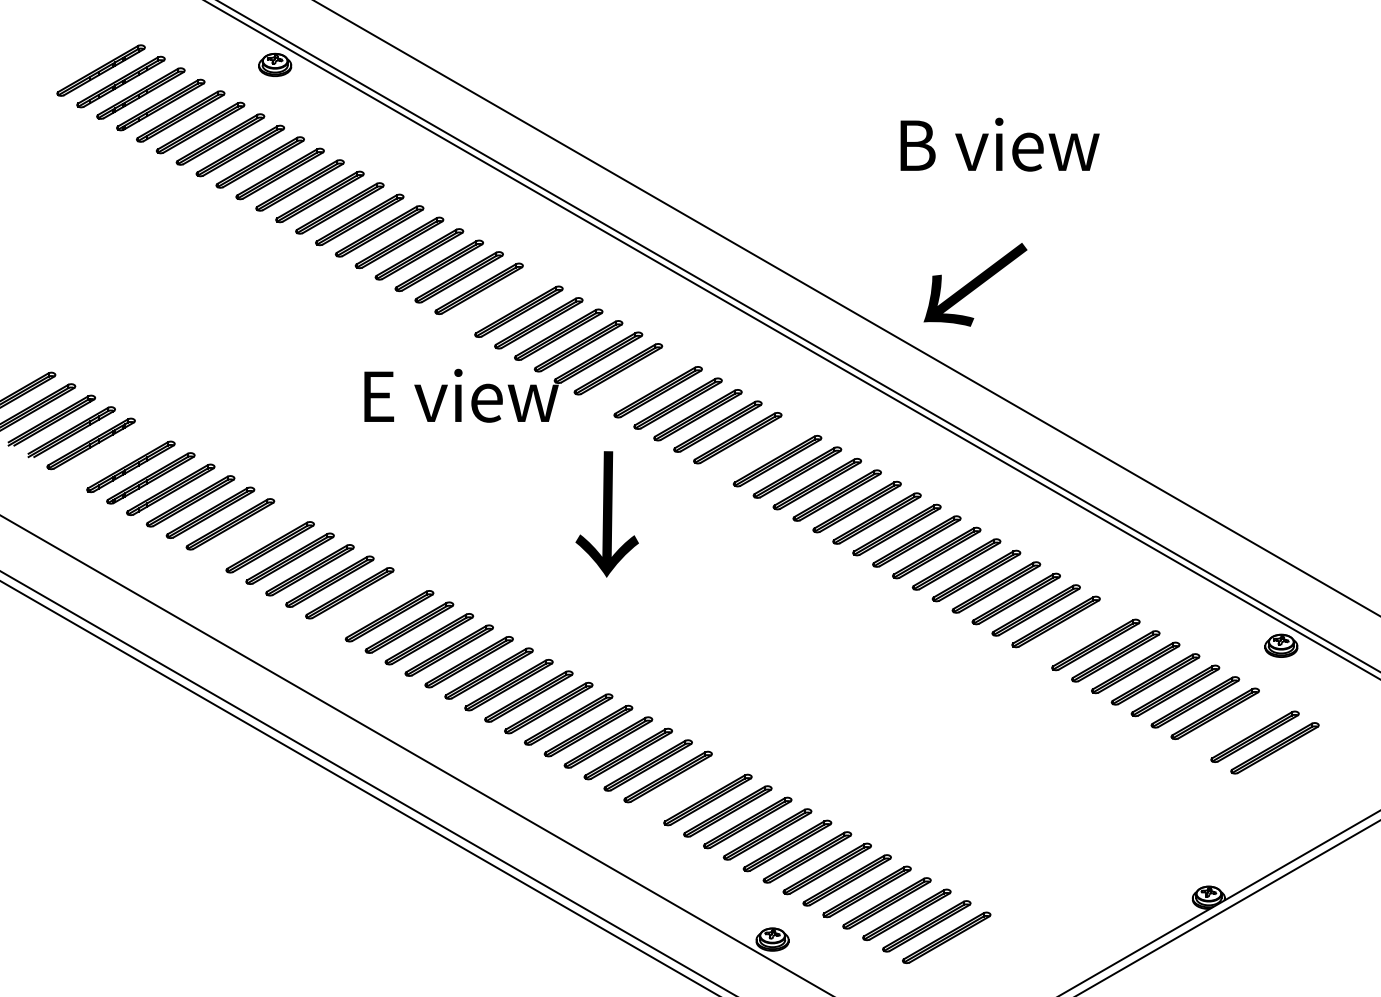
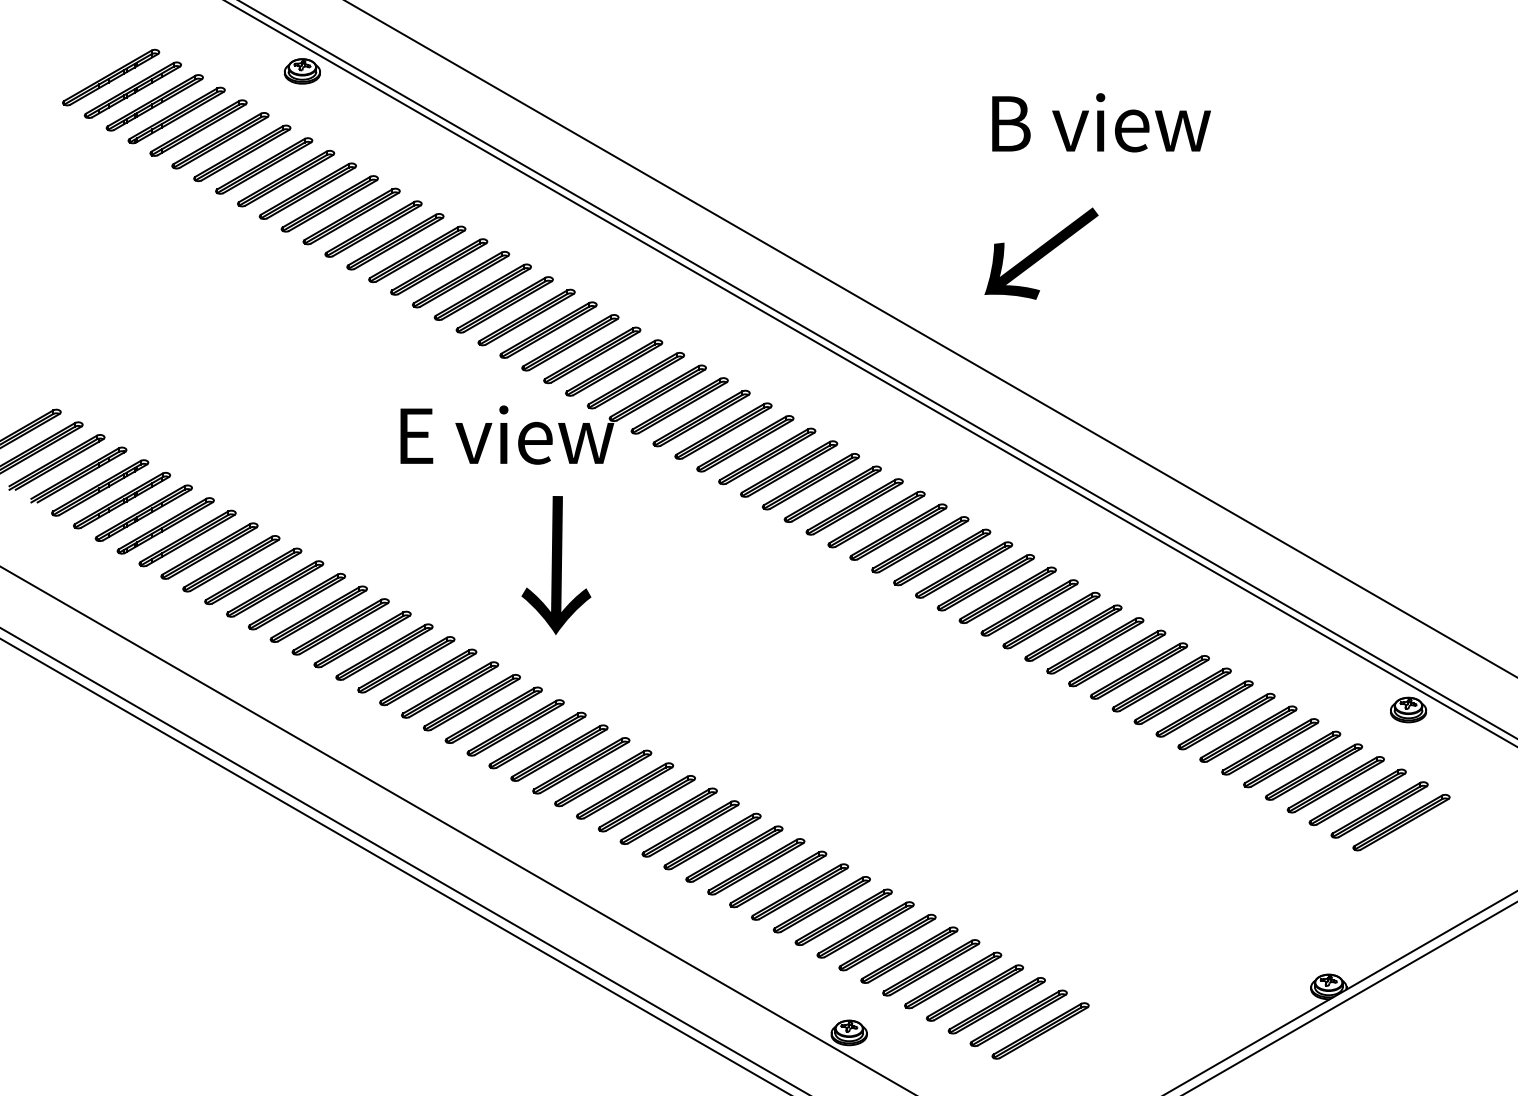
text: (999, 144) -> (1100, 122), moved
text: (975, 284) -> (1041, 253), moved
part: (498, 300) -> (547, 330), added
part: (637, 380) -> (700, 418), added
part: (757, 449) -> (832, 494), added
part: (110, 455) -> (121, 500), added
text: (606, 514) -> (555, 565), moved
part: (249, 535) -> (274, 588), added
part: (369, 604) -> (406, 664), added
part: (1075, 633) -> (1182, 696), added
part: (1234, 725) -> (1357, 797), added
part: (687, 788) -> (755, 866), added

